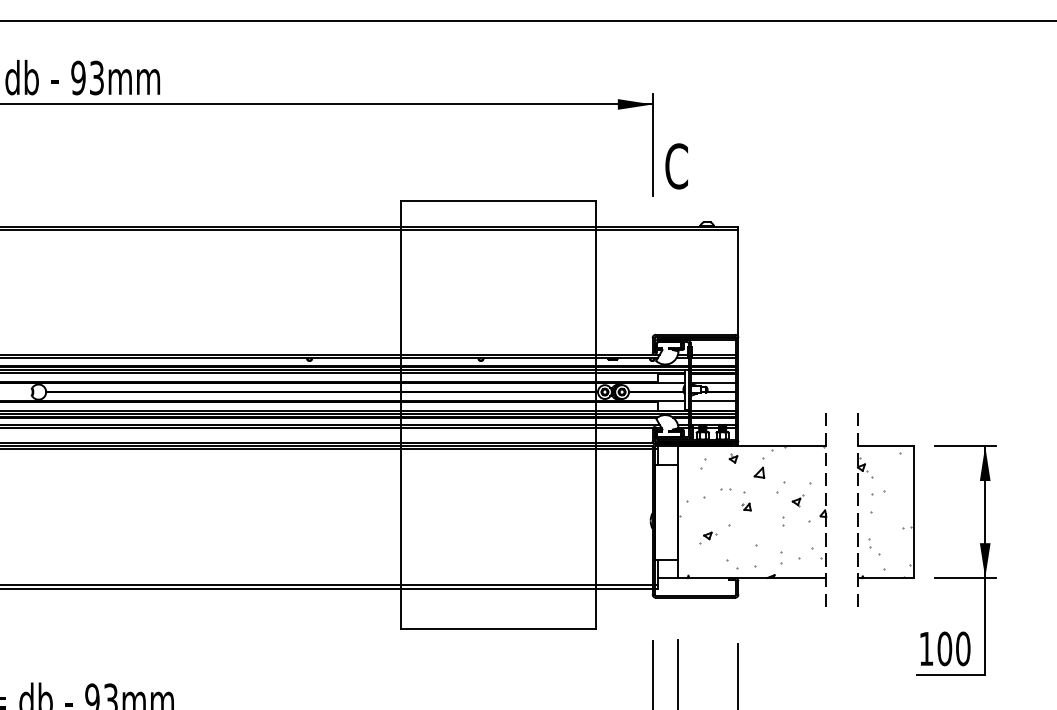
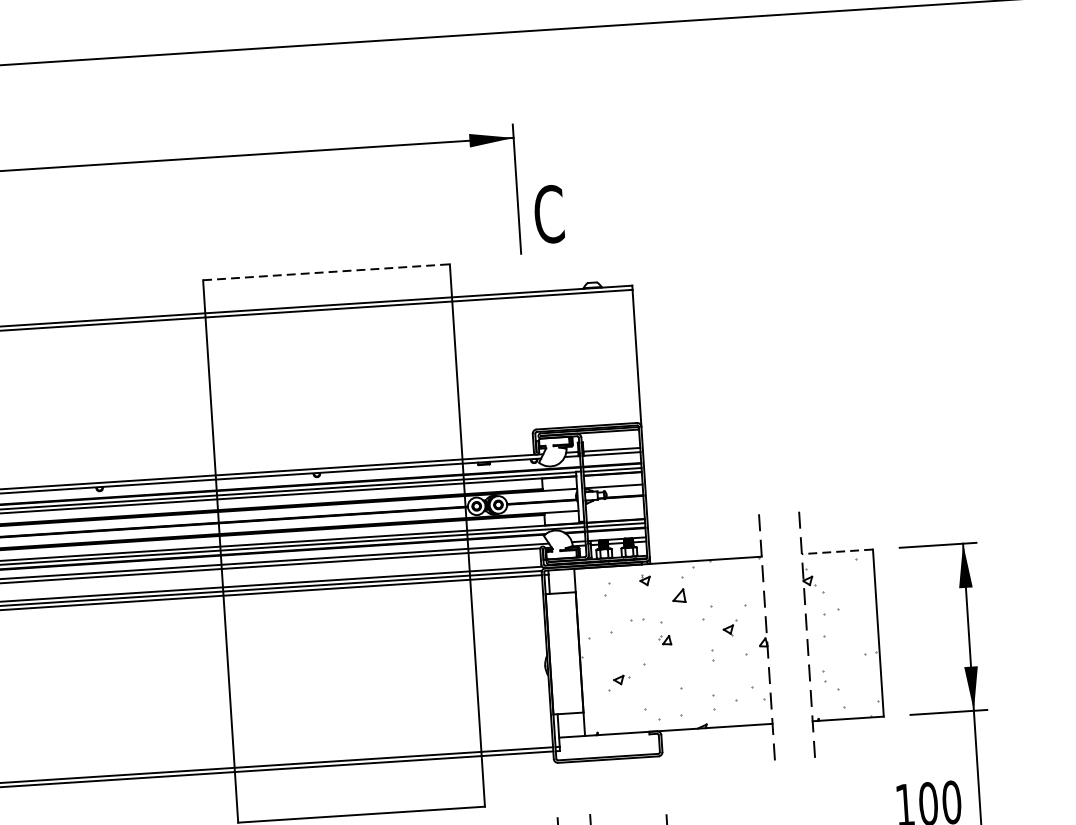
line: (499, 200) -> (327, 272), solid -> dashed
line: (713, 400) -> (614, 508), removed
line: (885, 446) -> (836, 552), solid -> dashed

